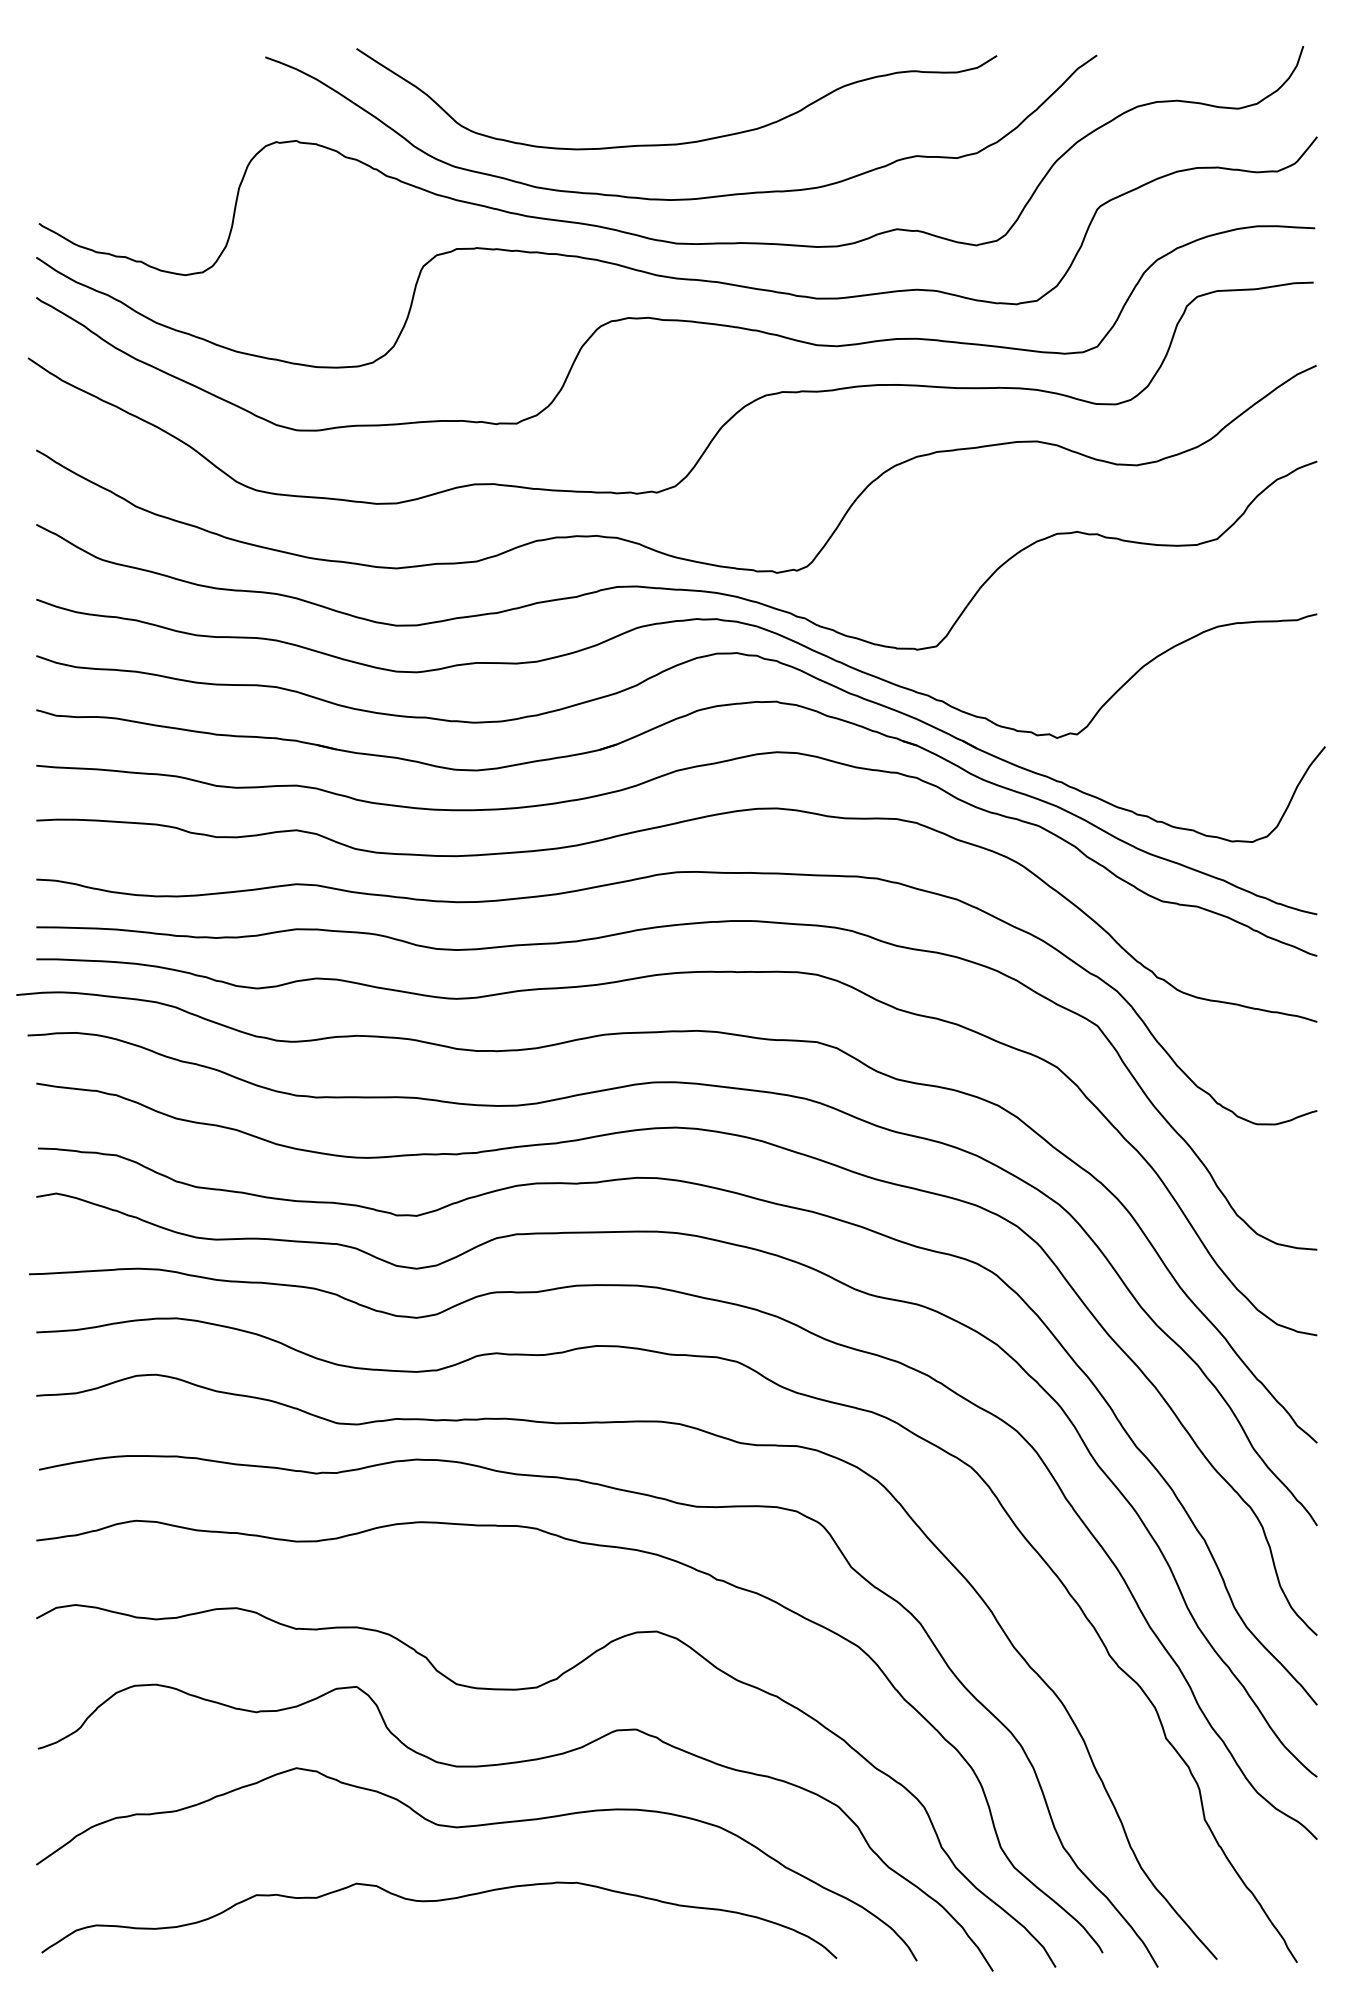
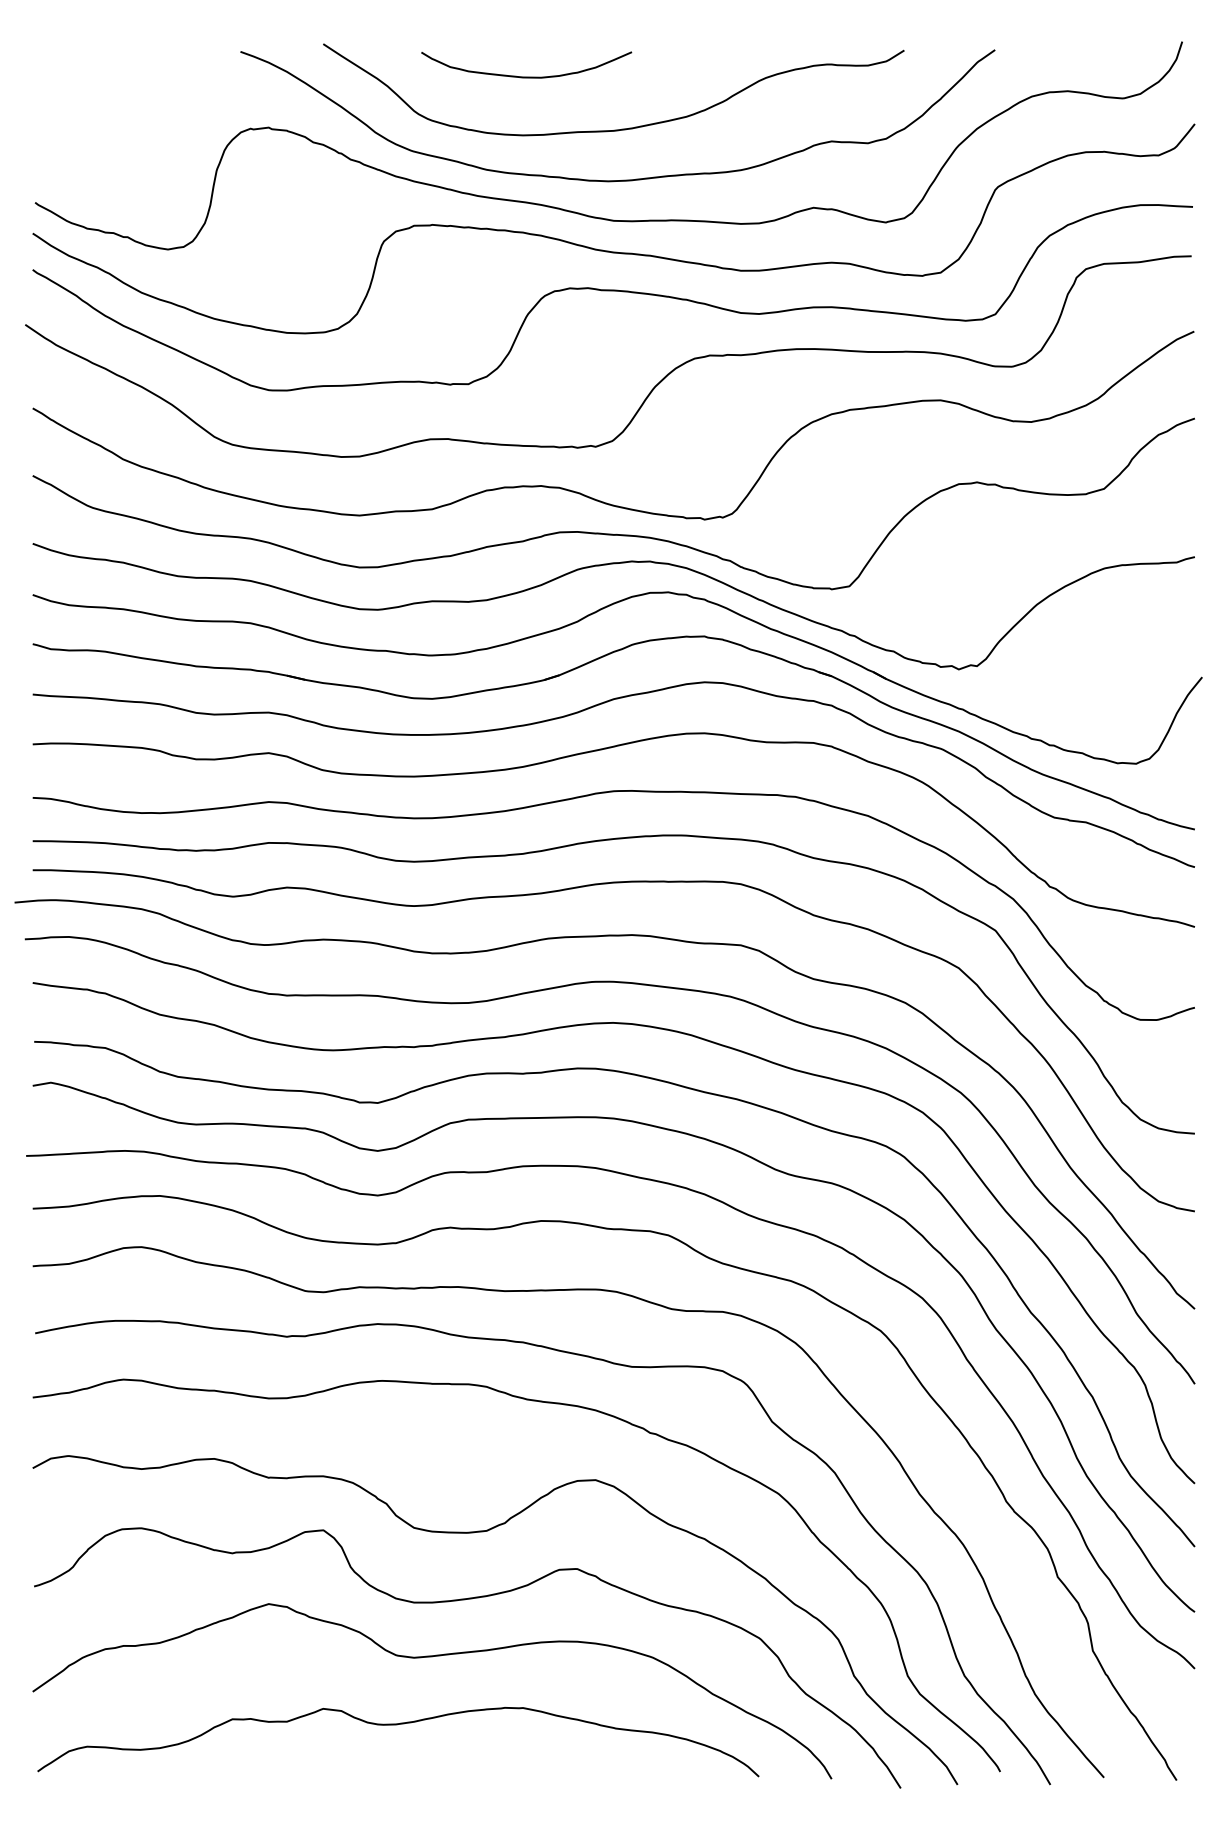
curve: (580, 84) -> (526, 76), added

